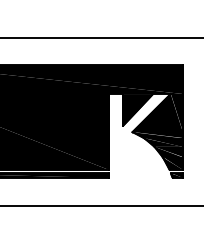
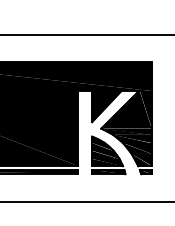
part: (139, 158) -> (108, 155), added

